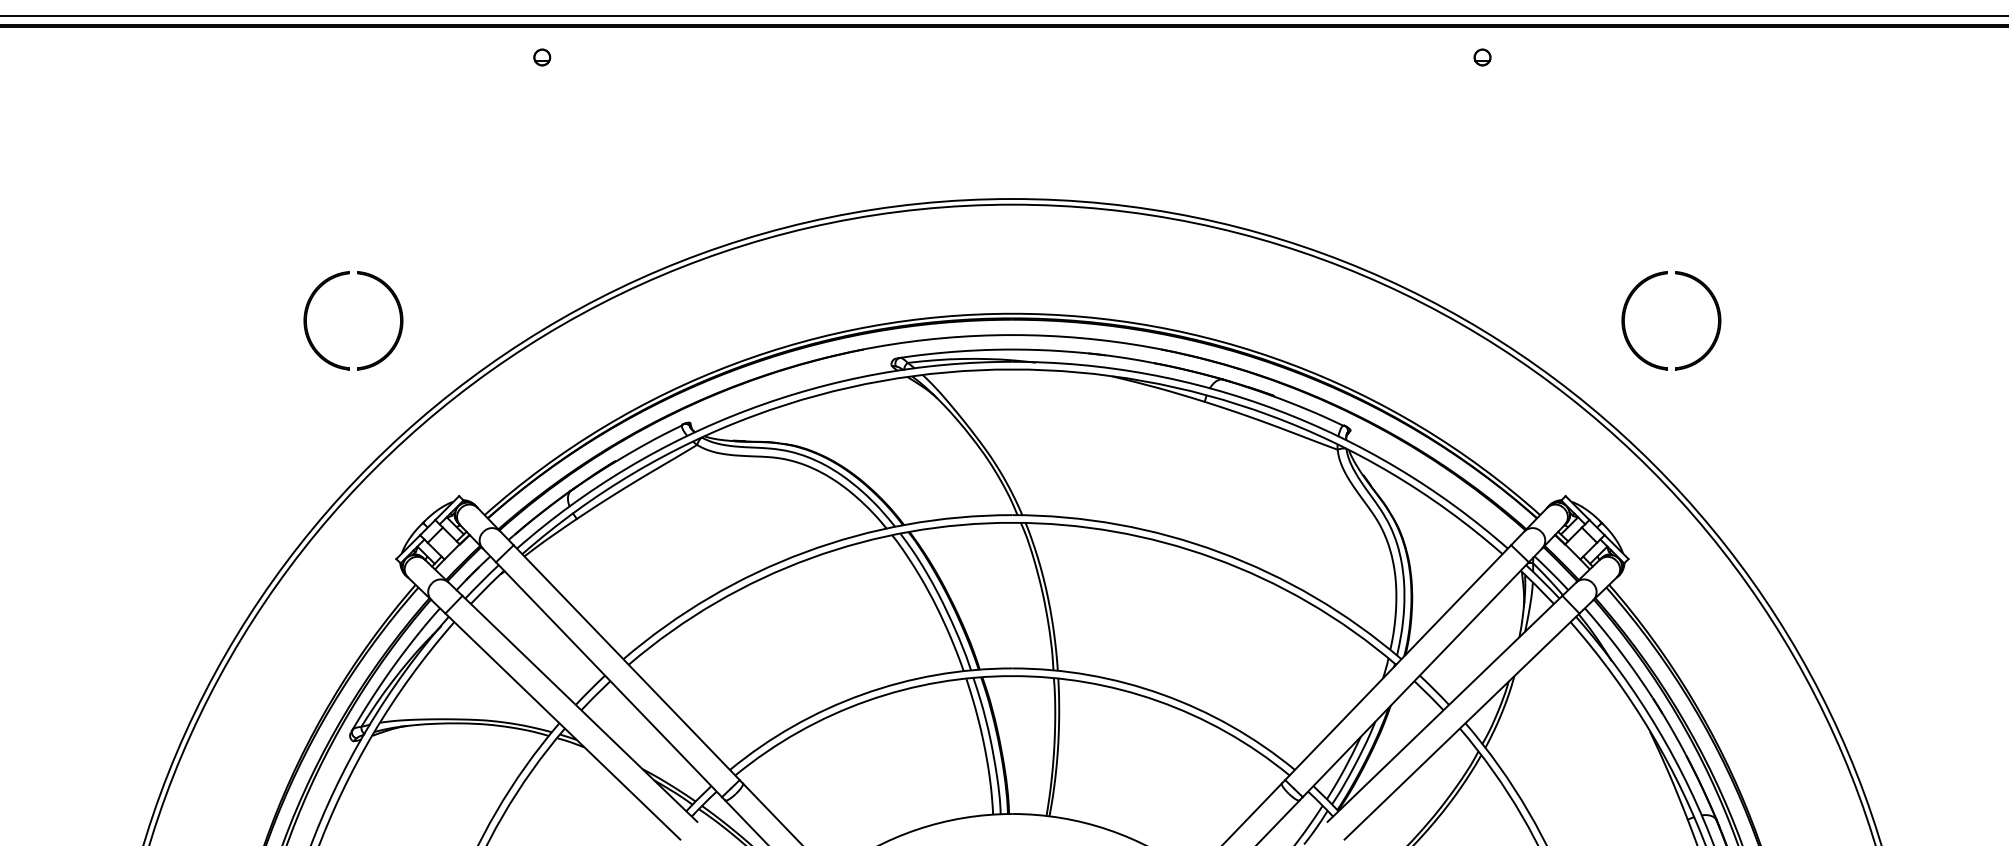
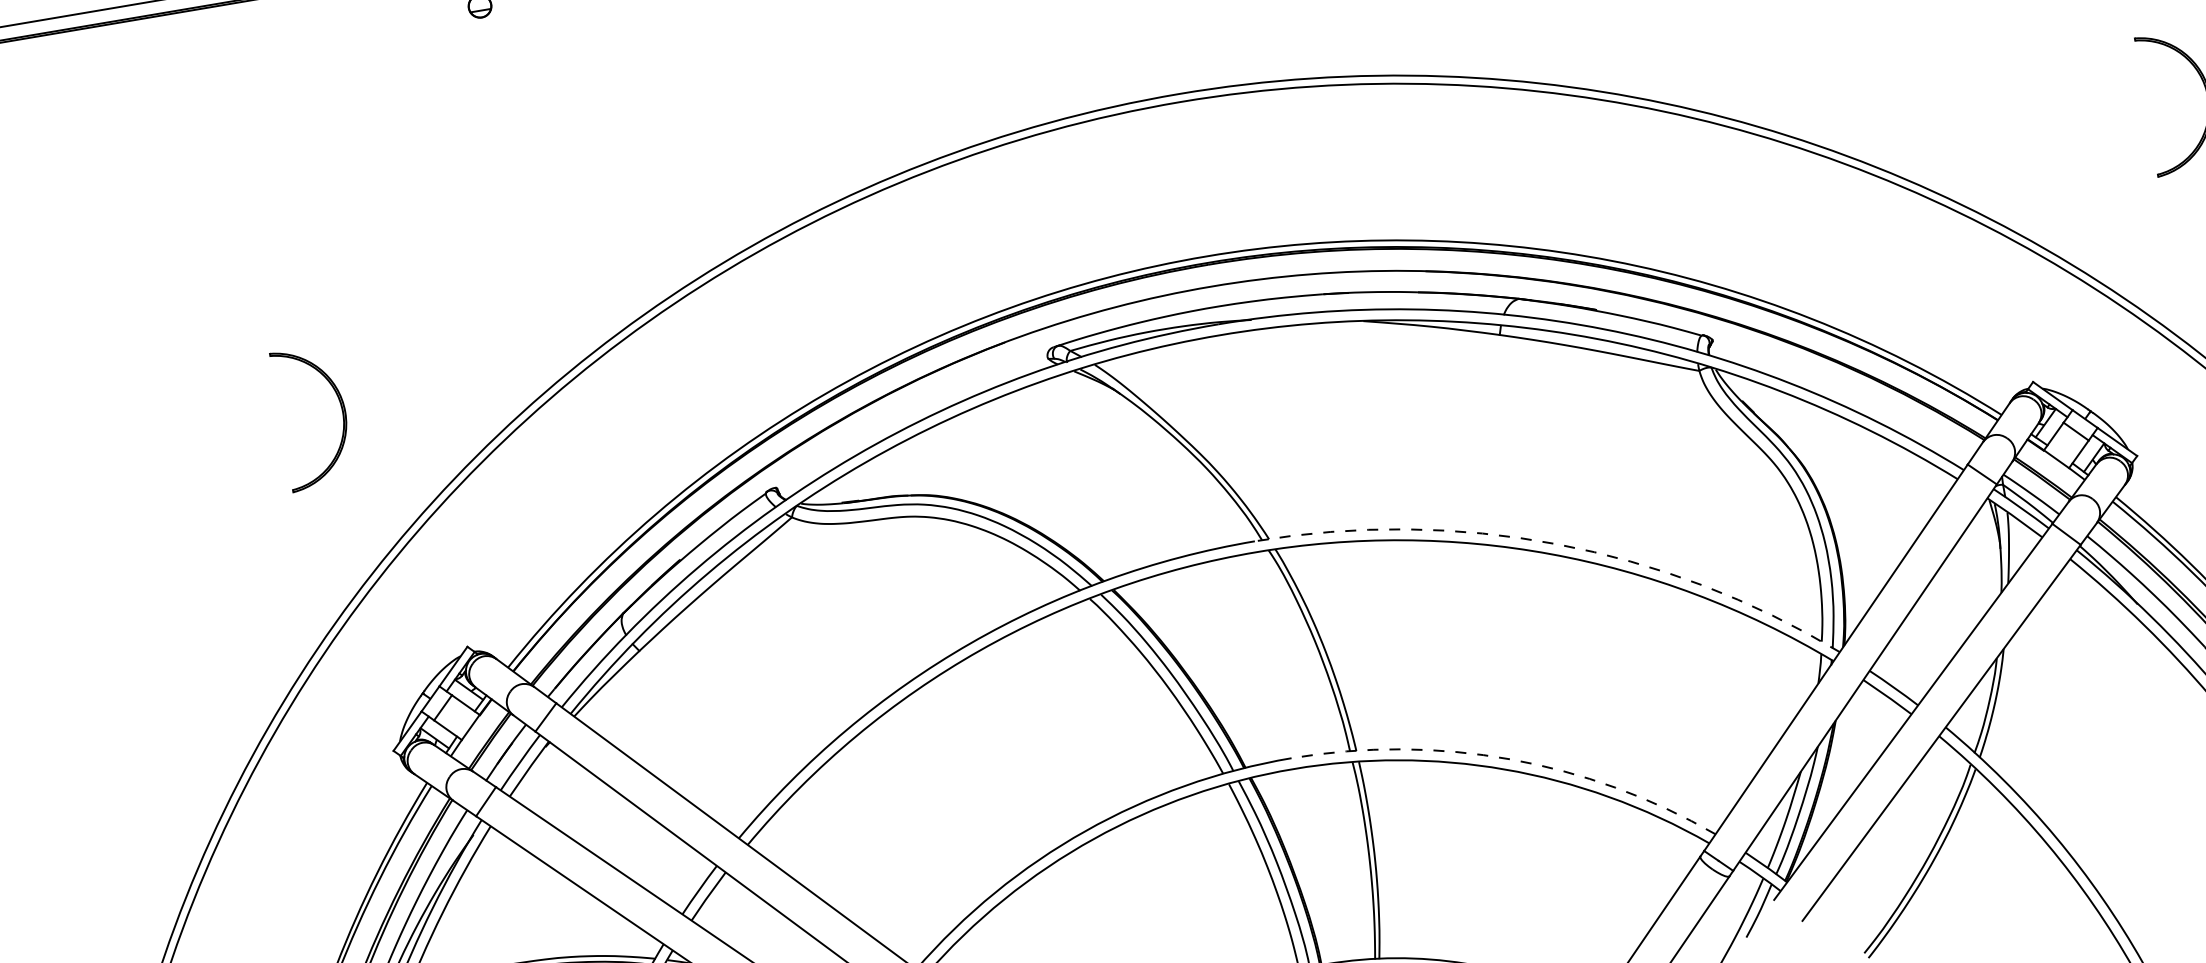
part: (1625, 315) -> (2074, 112), removed
part: (307, 316) -> (209, 428), removed
arc: (1219, 552) -> (1556, 544), solid -> dashed
arc: (1162, 694) -> (1510, 759), solid -> dashed

